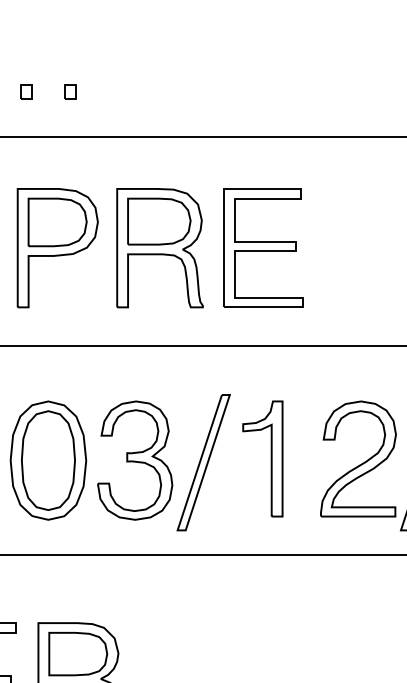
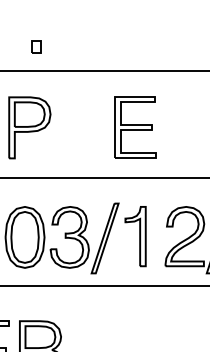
part: (26, 92) -> (13, 47), removed
part: (70, 92) -> (36, 47), size x1.6
part: (159, 247) -> (82, 127), removed

